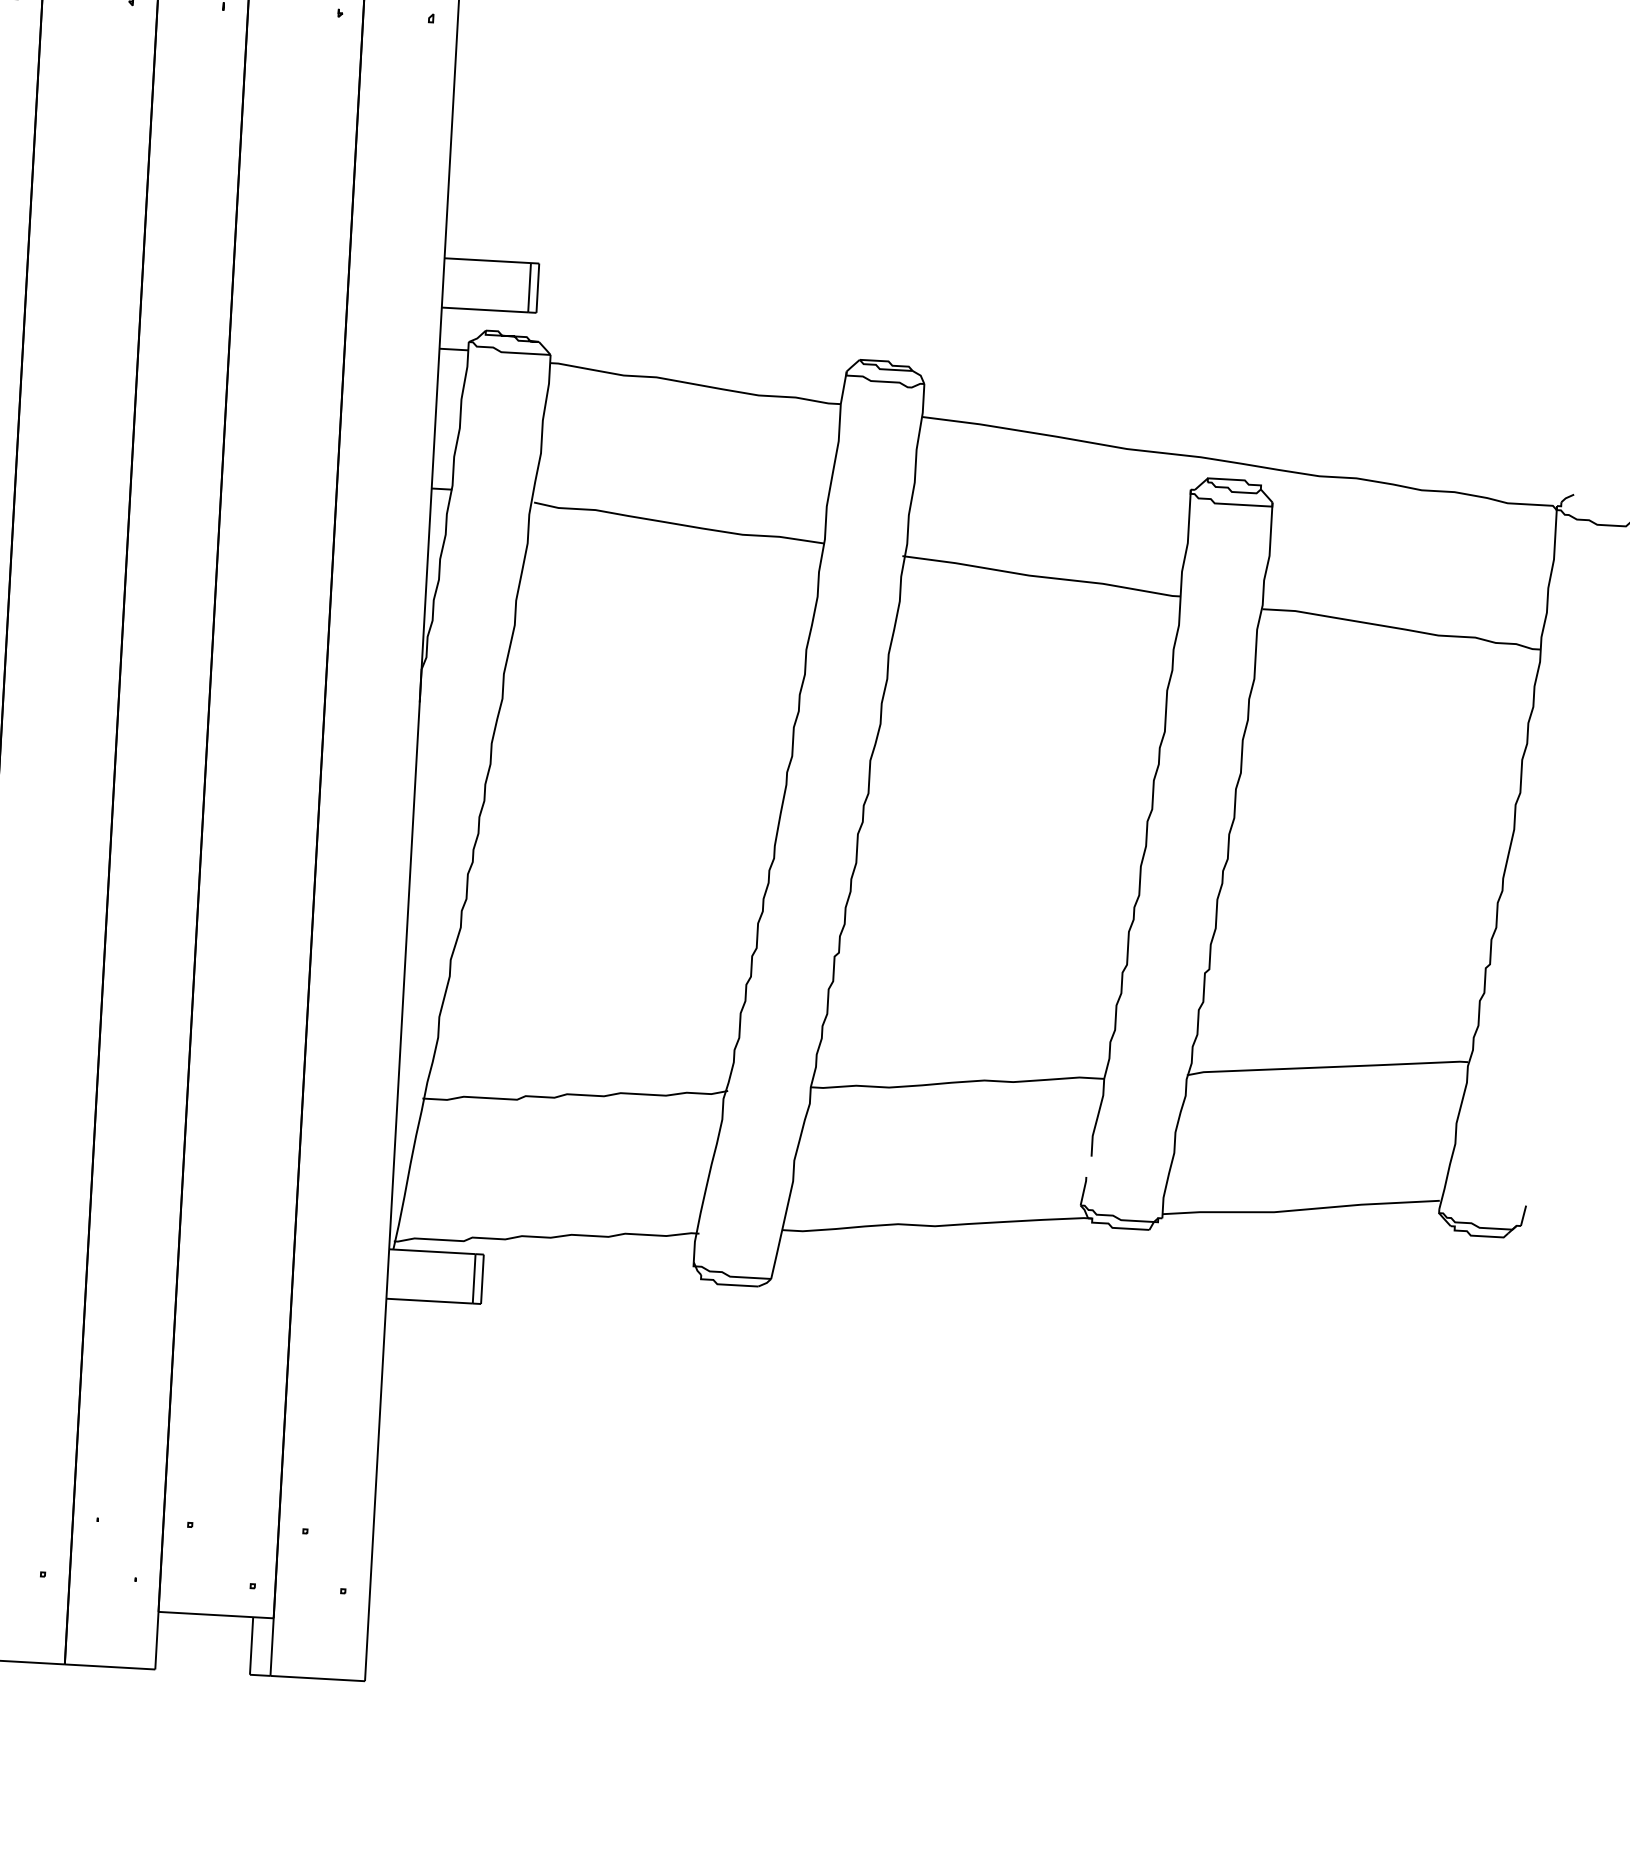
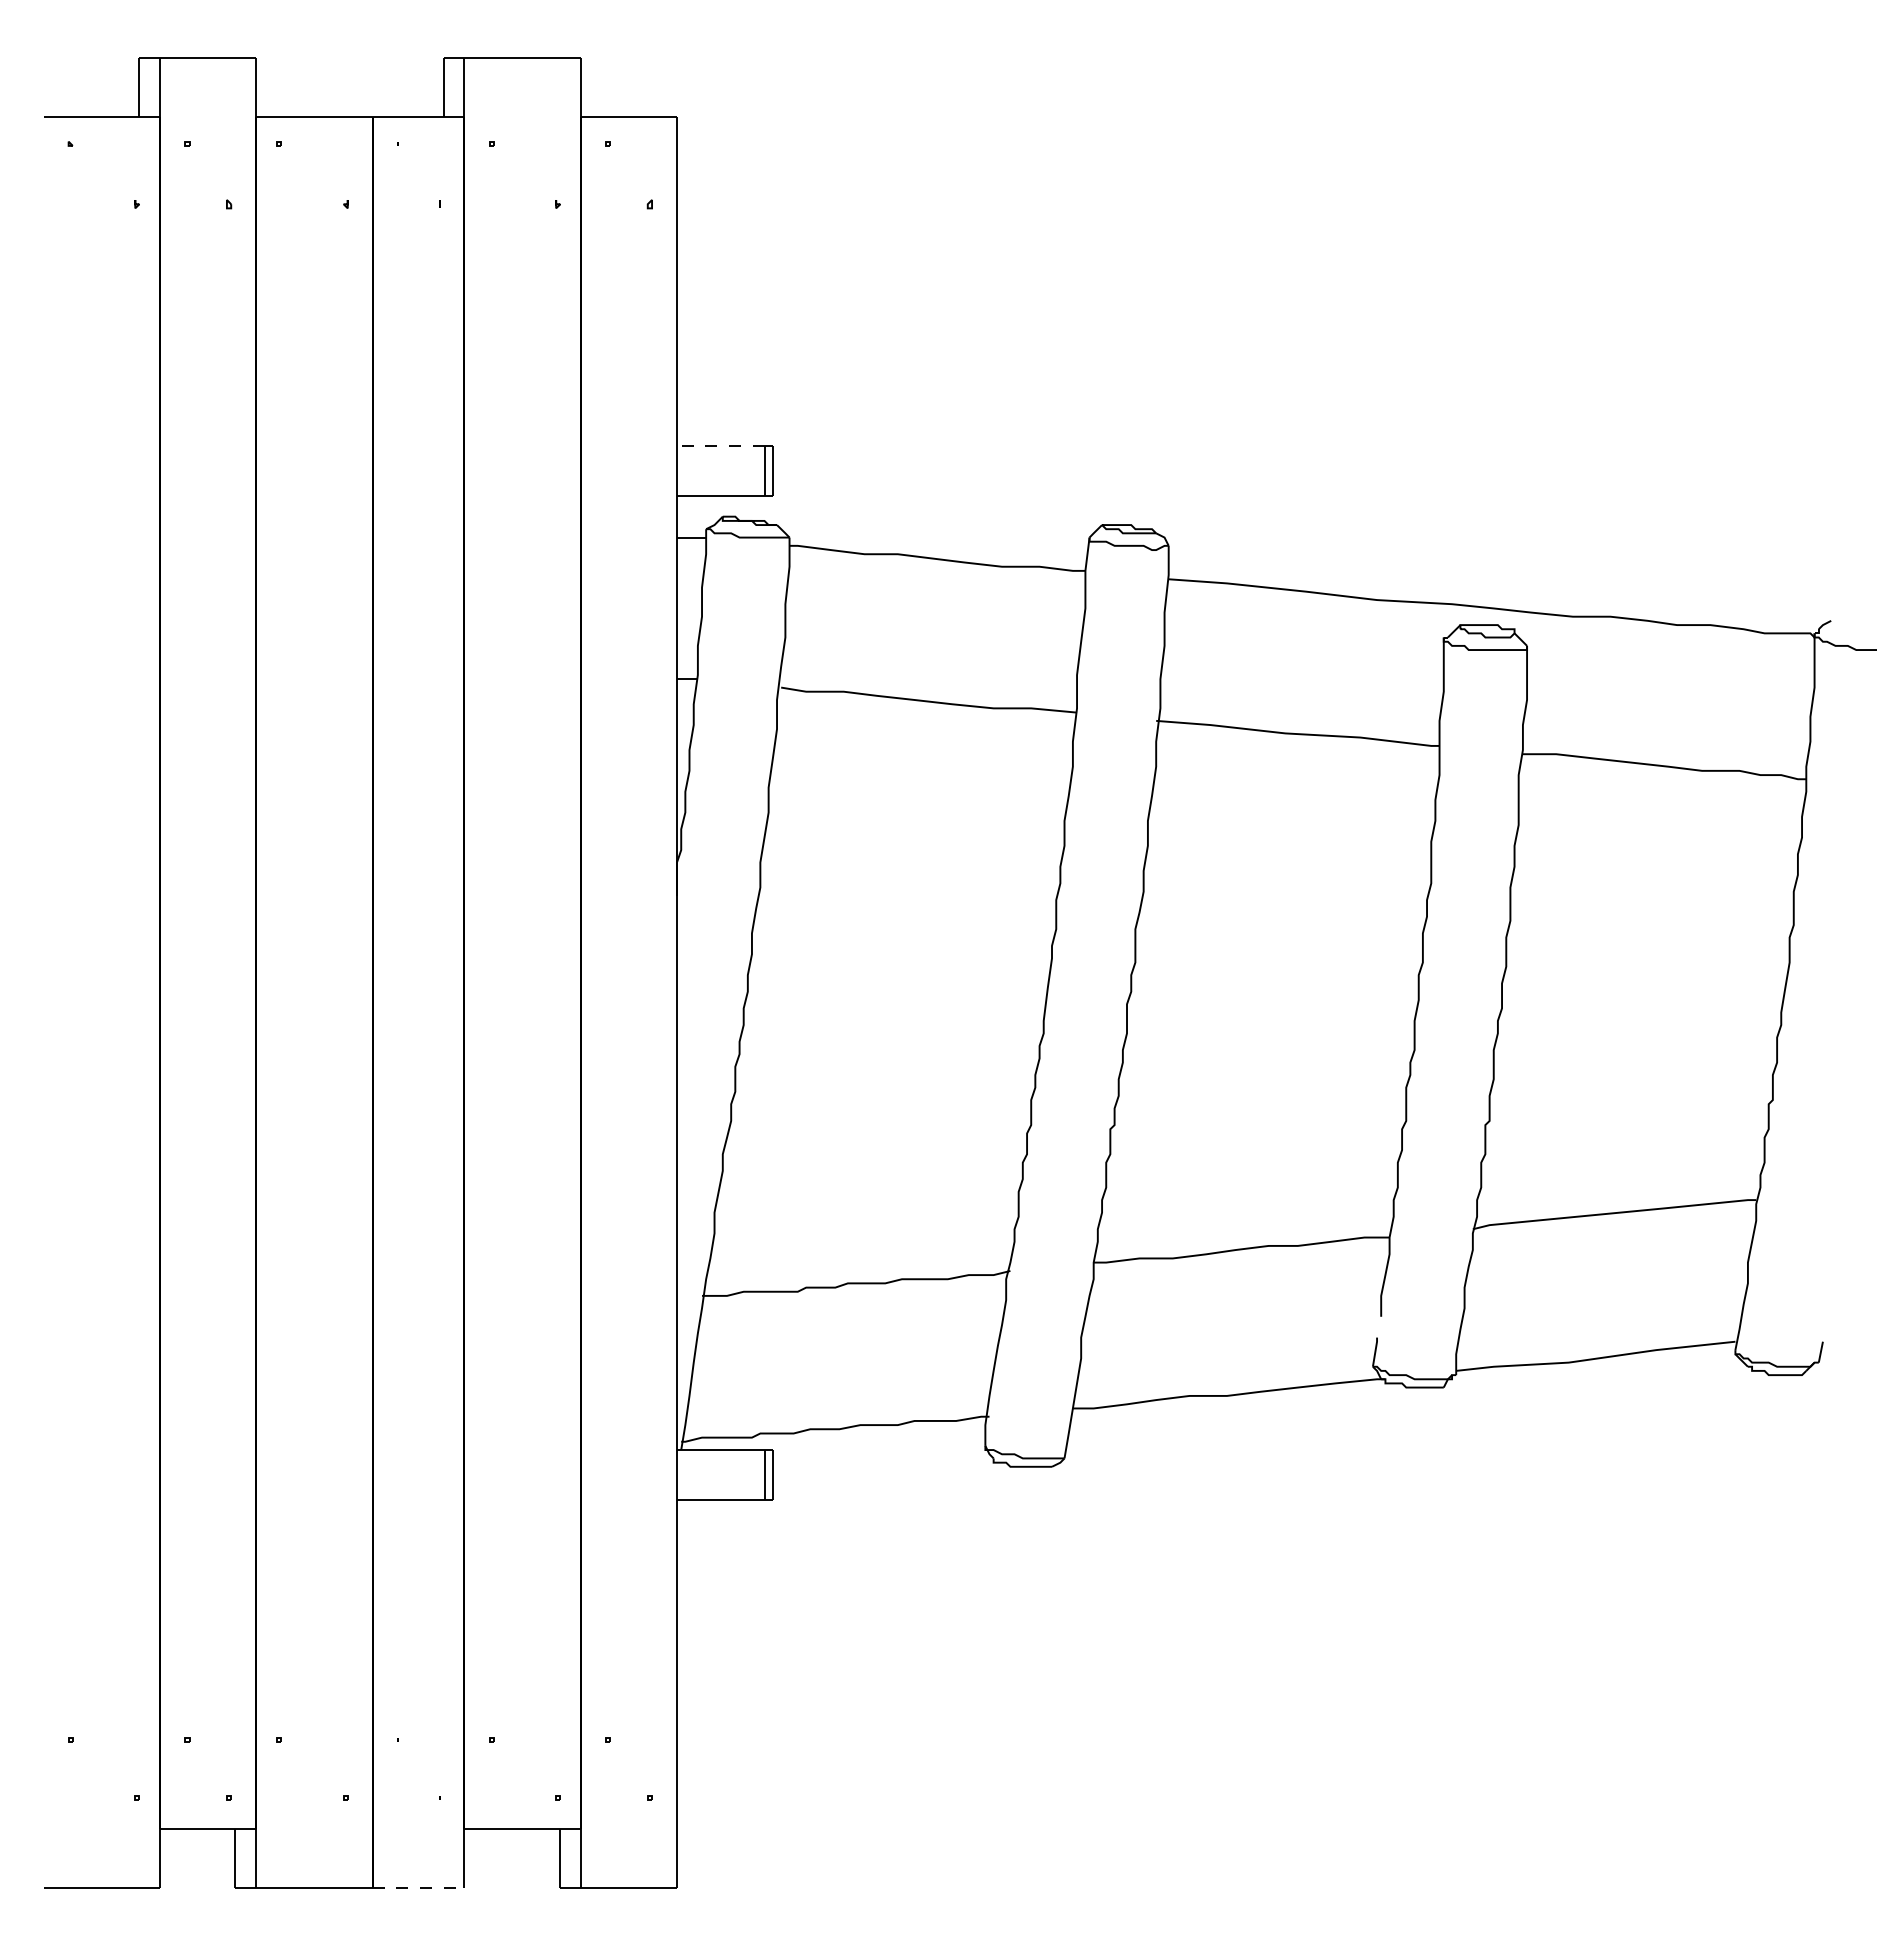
line: (487, 260) -> (720, 445), solid -> dashed
line: (109, 1666) -> (418, 1887), solid -> dashed

